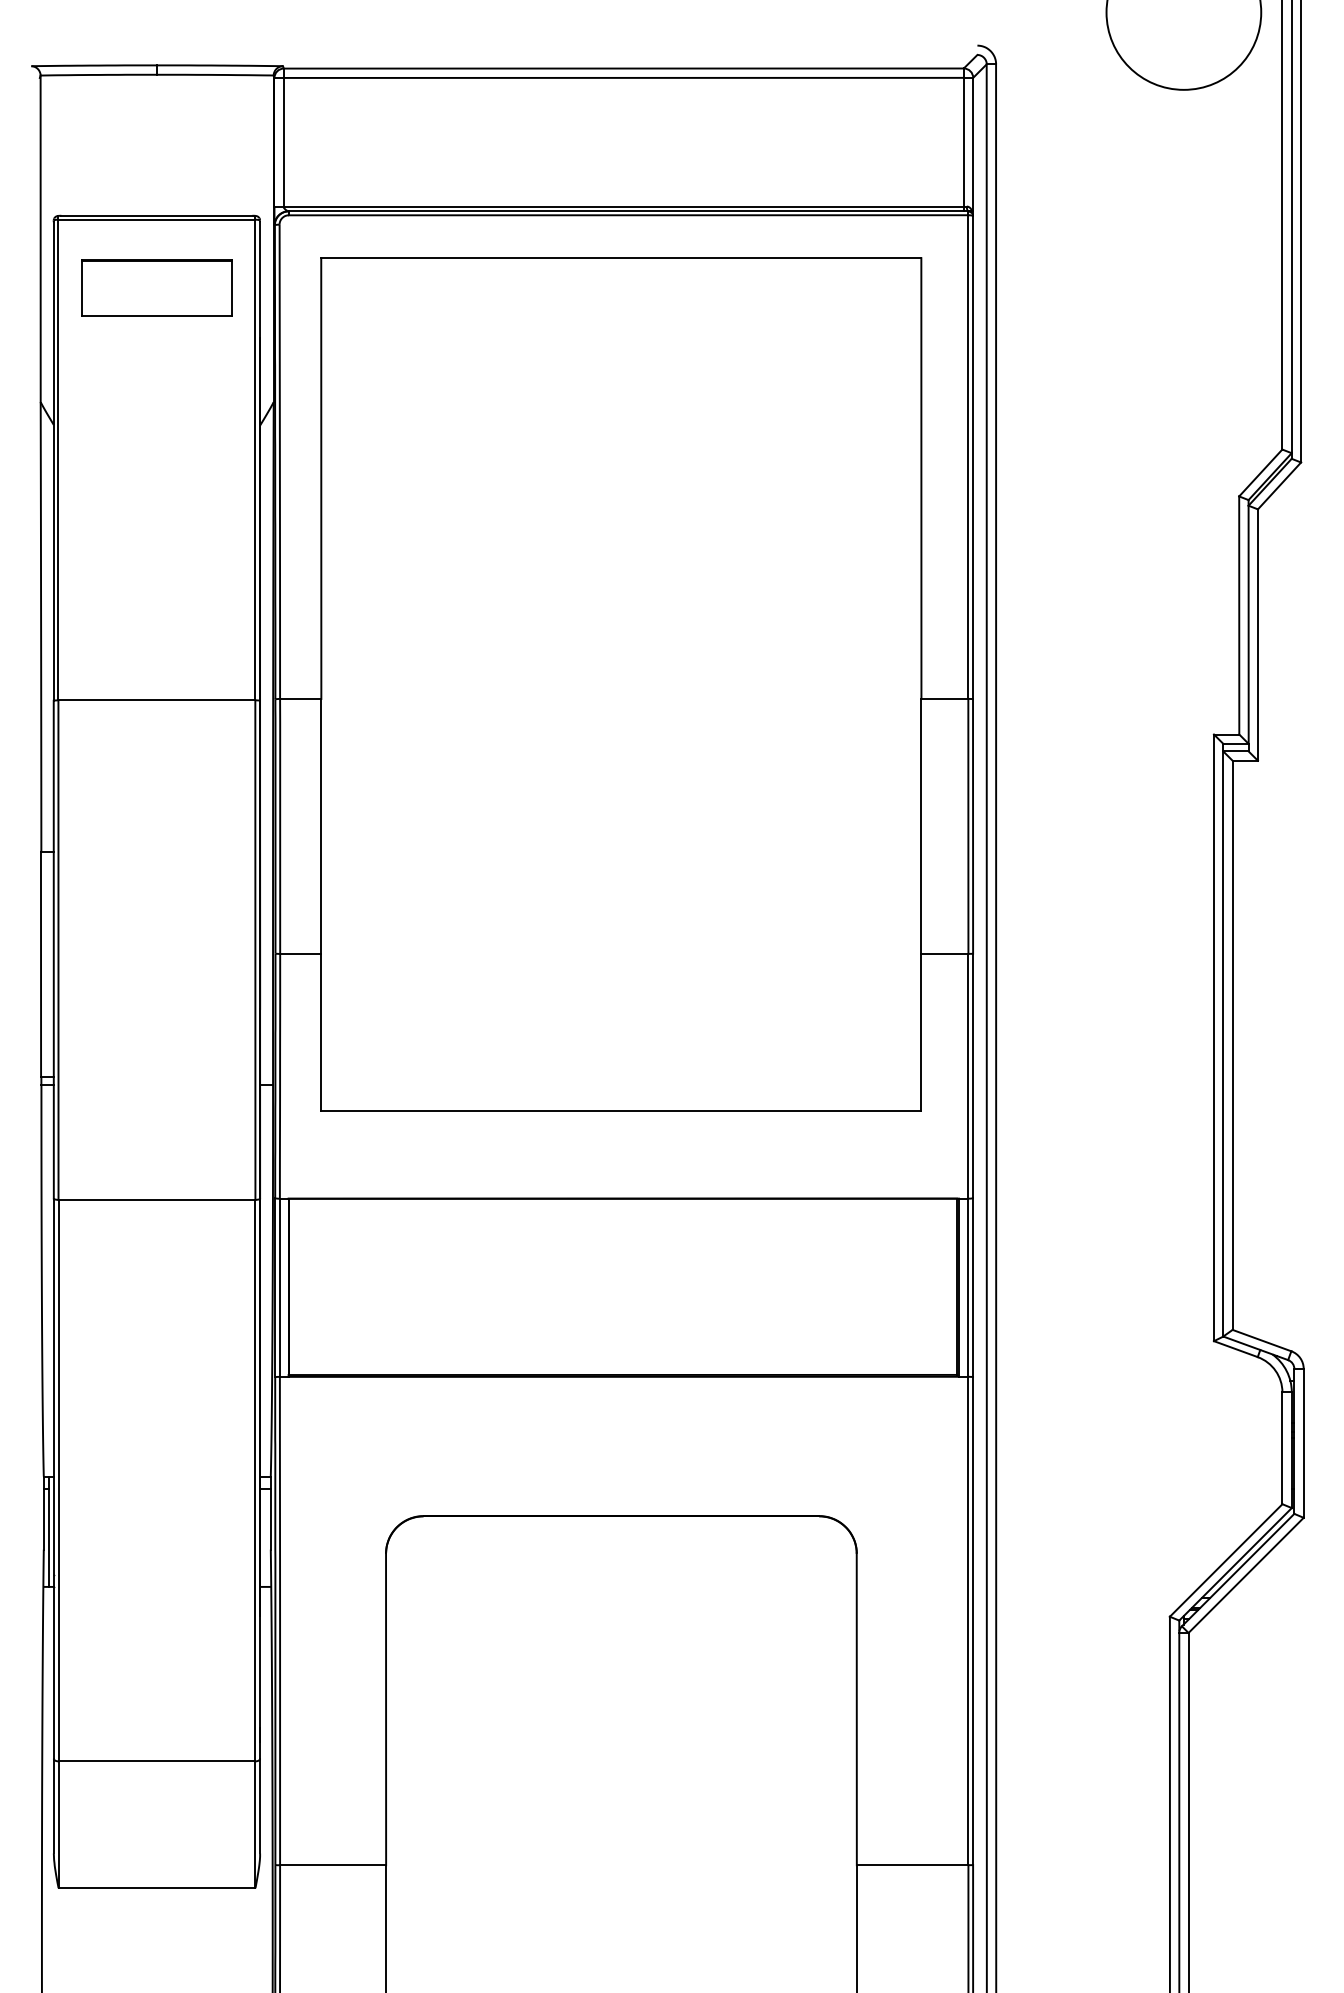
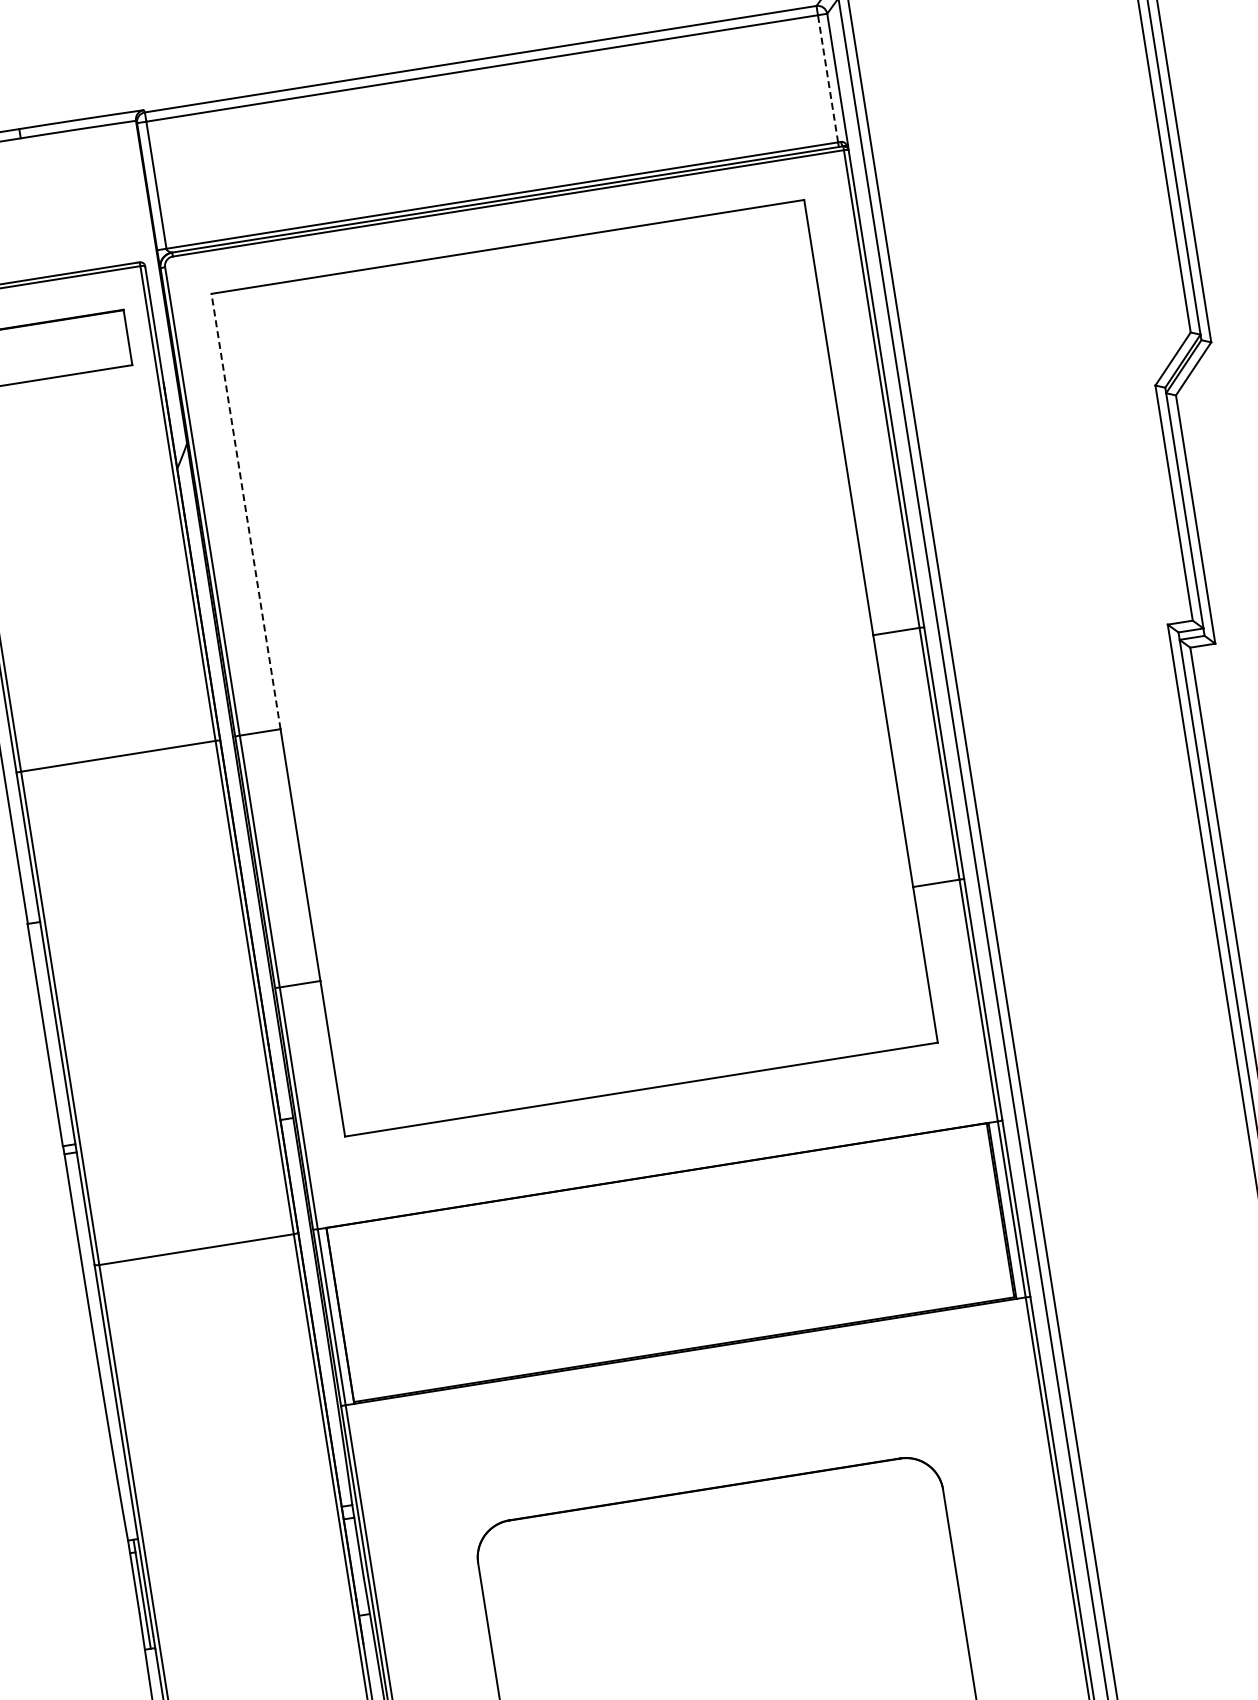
line: (963, 141) -> (827, 78), solid -> dashed
line: (321, 478) -> (246, 511), solid -> dashed

